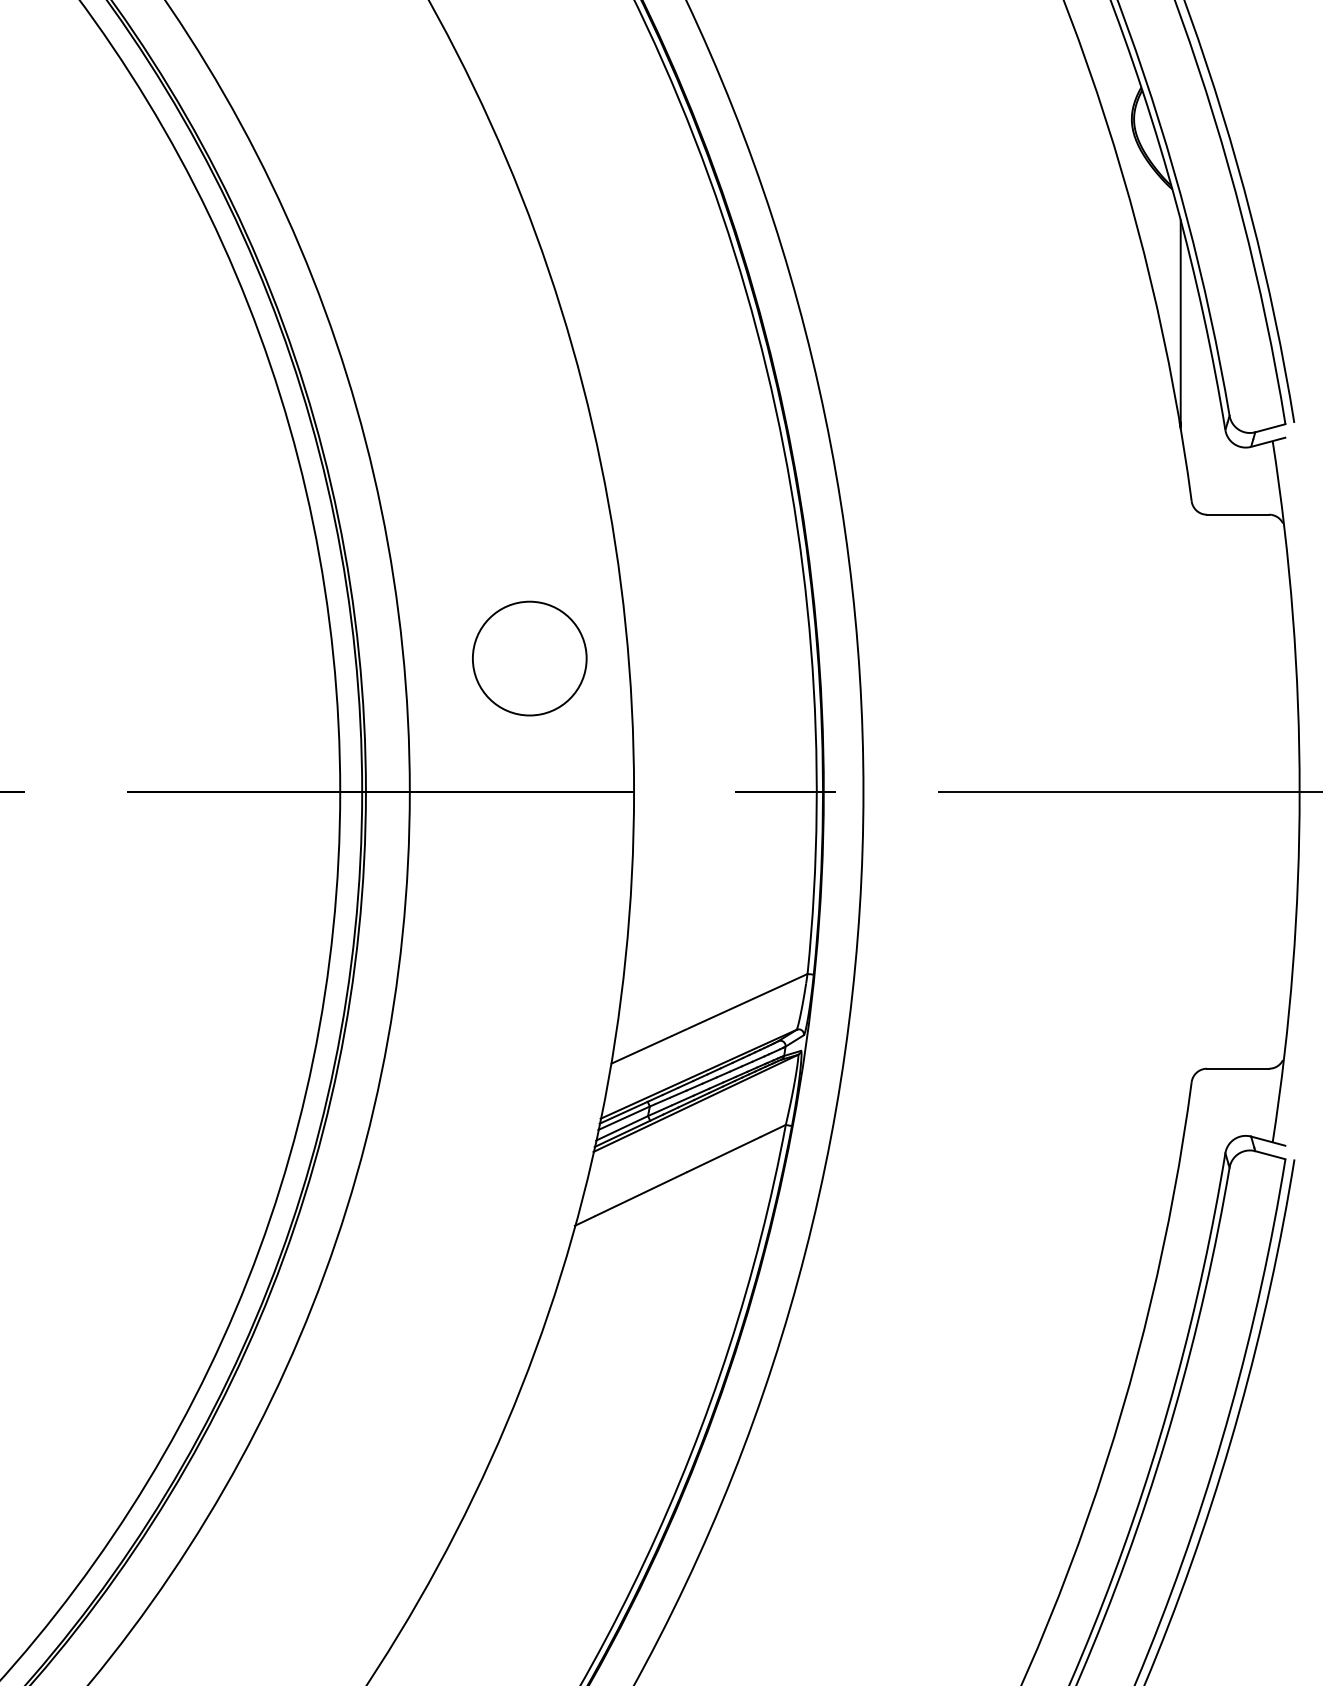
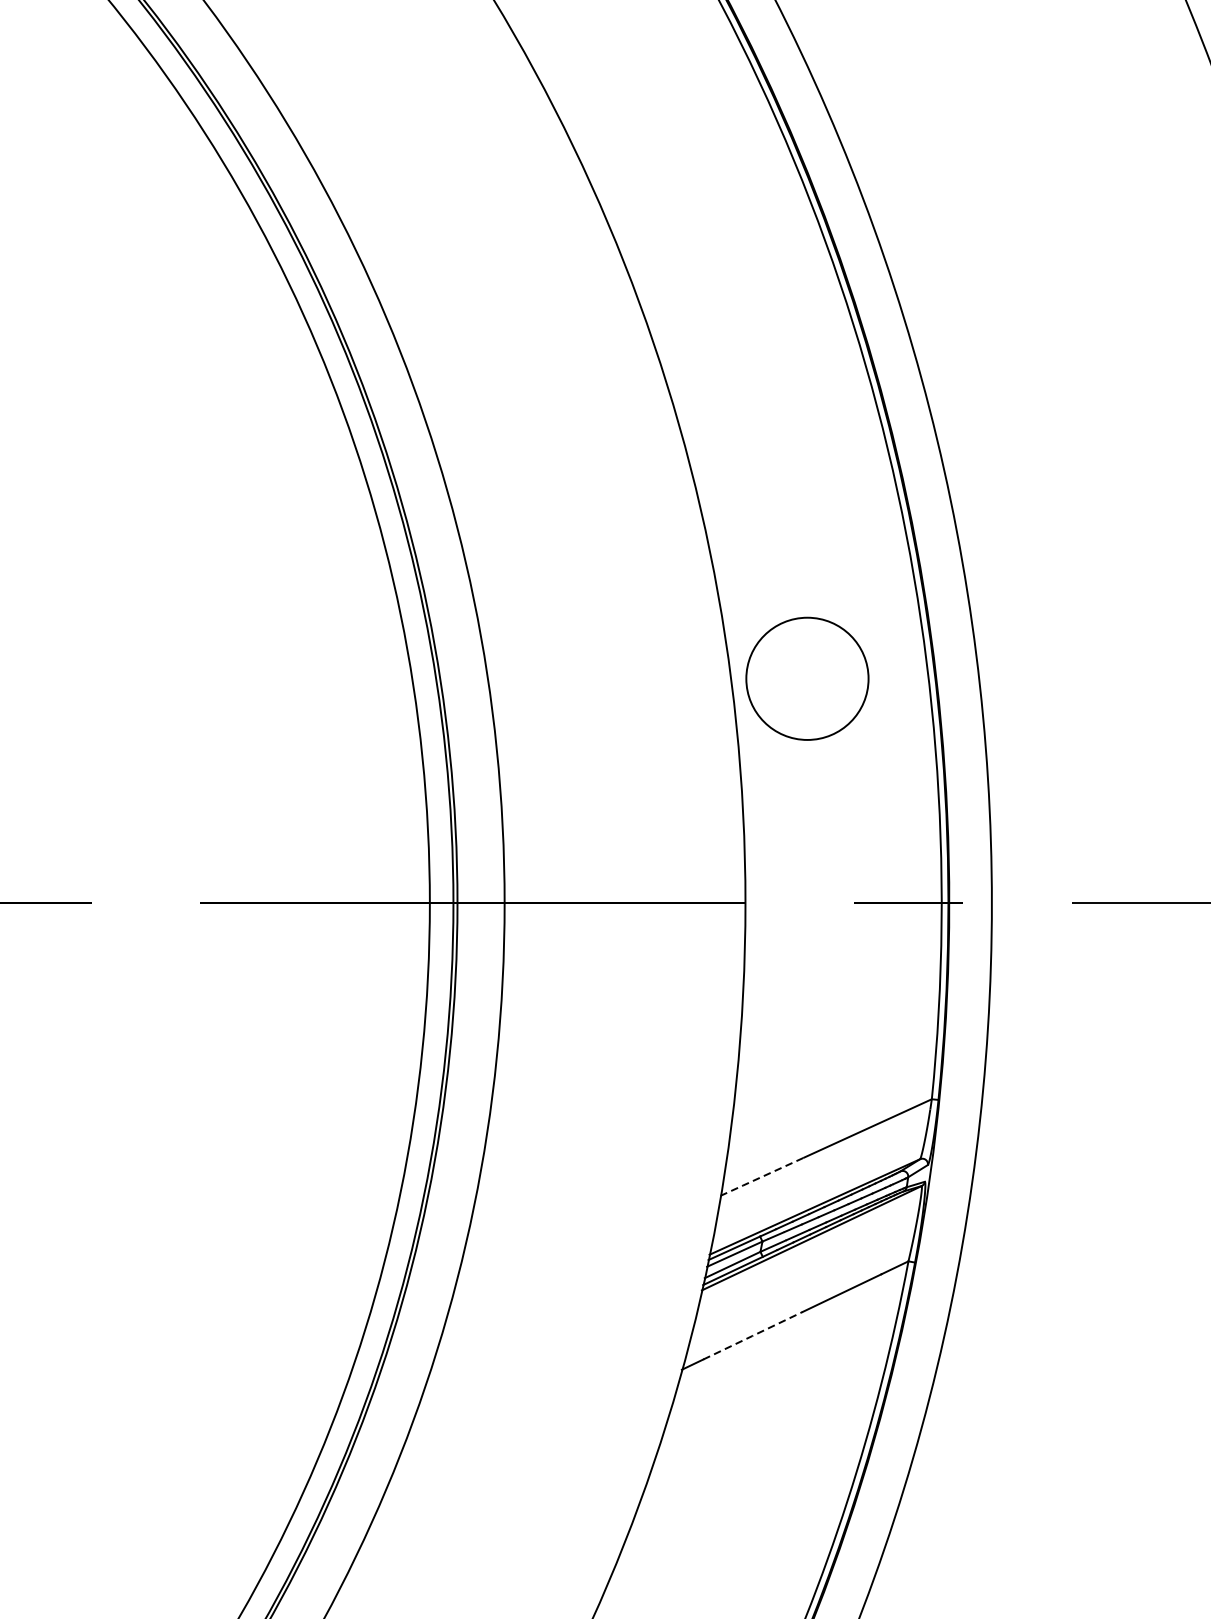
circle: (529, 658) -> (807, 678), moved
line: (649, 1046) -> (762, 1177), solid -> dashed
line: (641, 1194) -> (753, 1336), solid -> dashed

